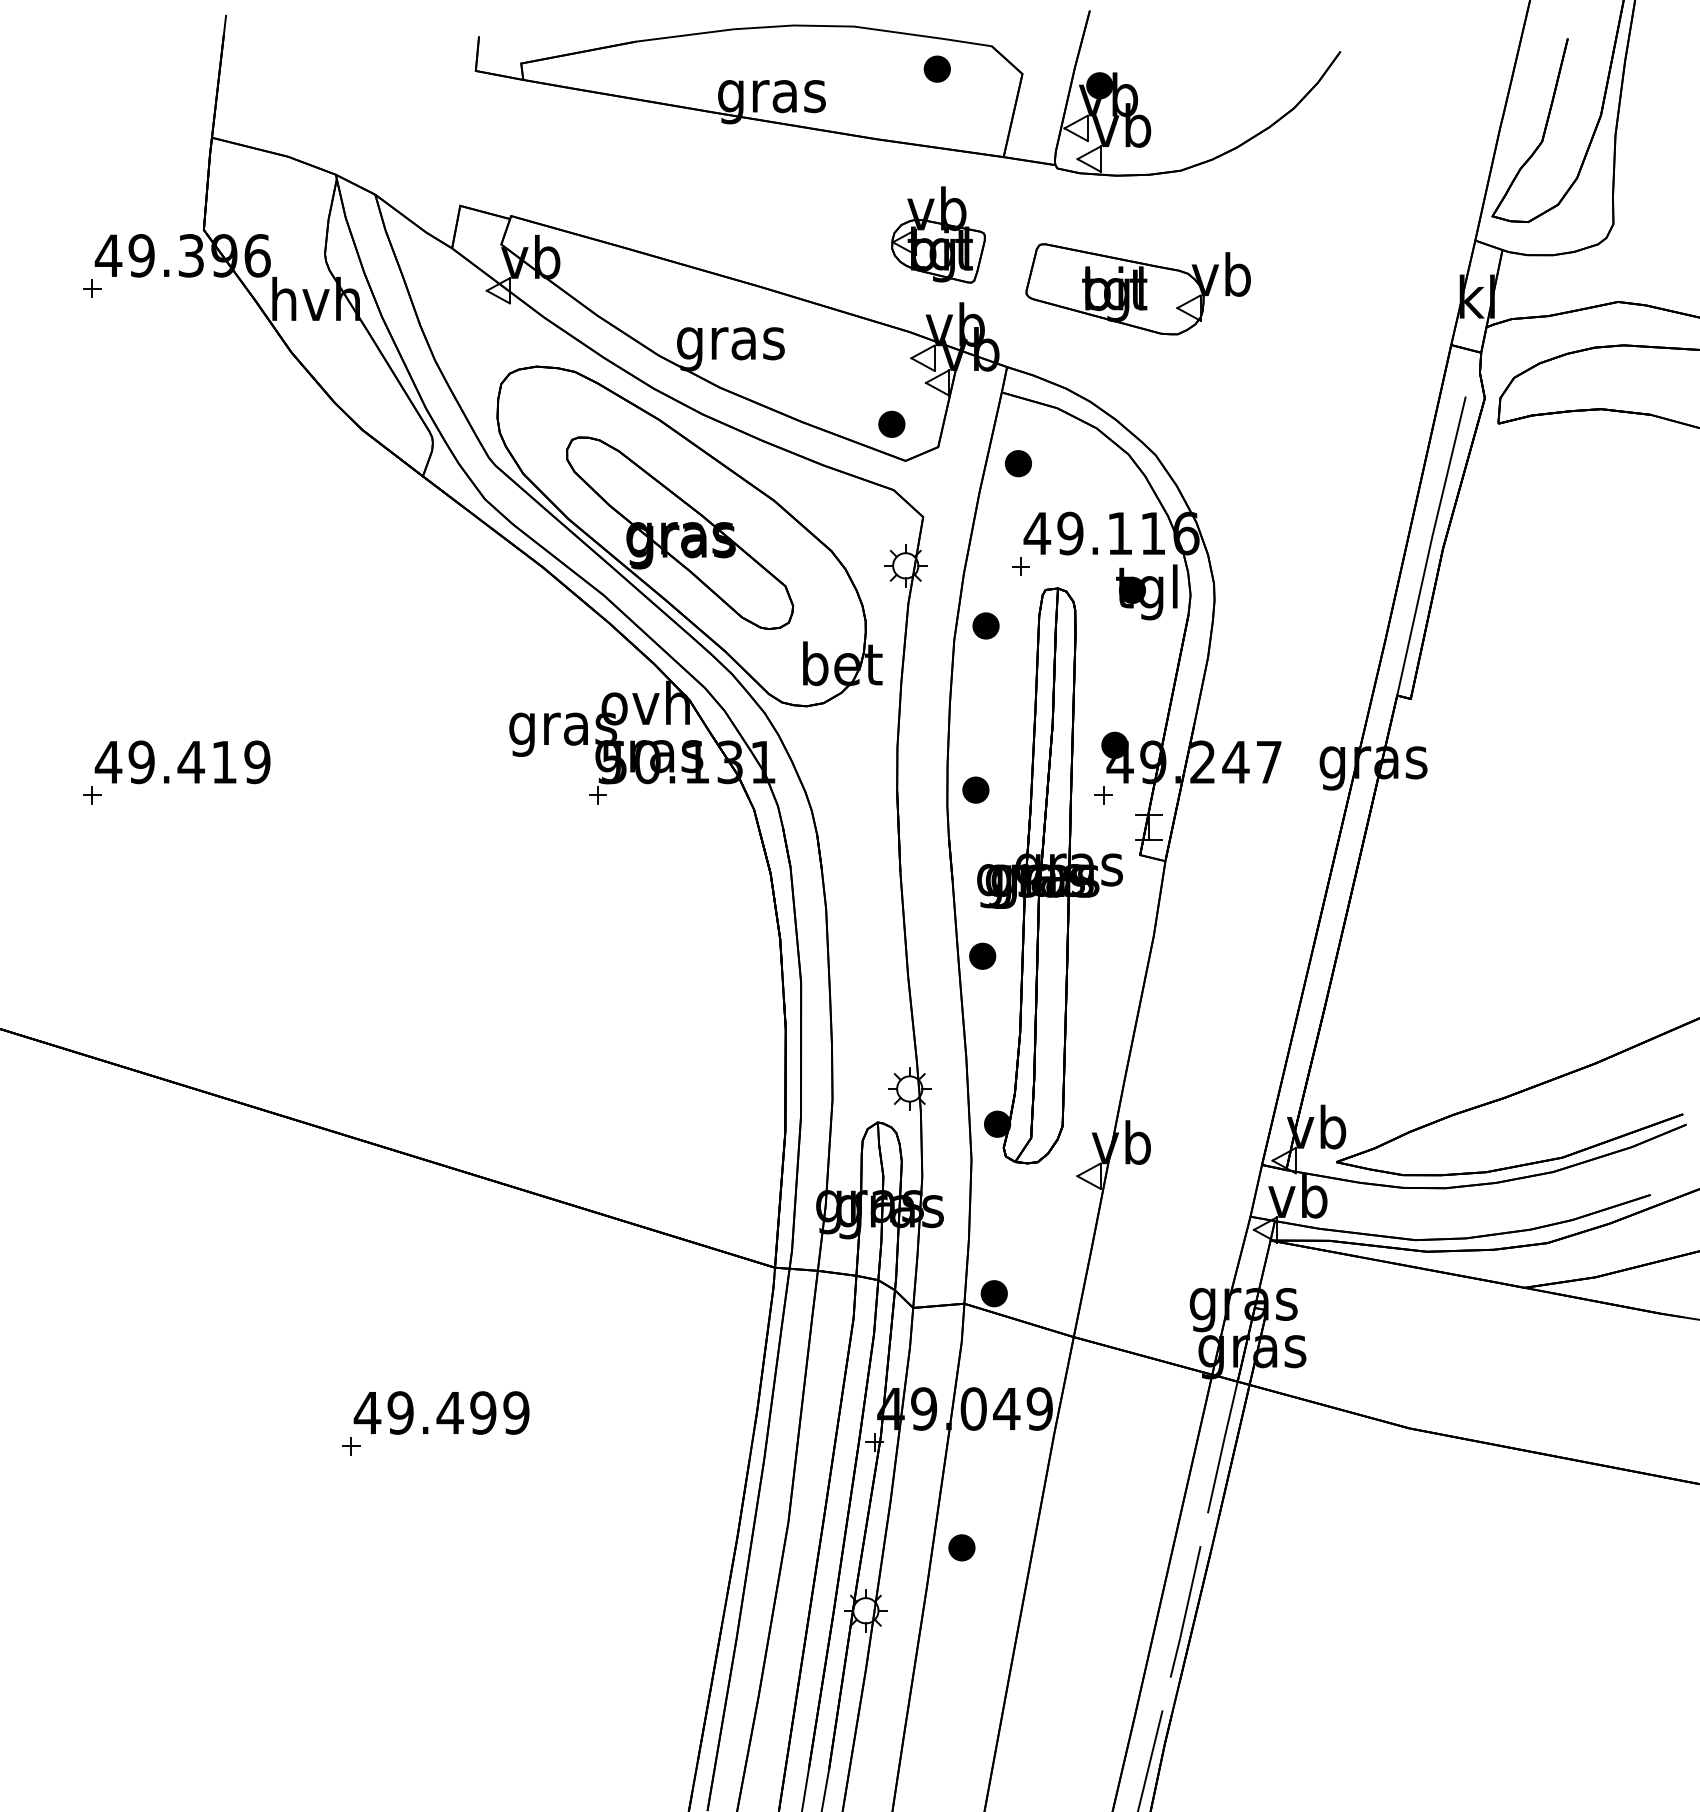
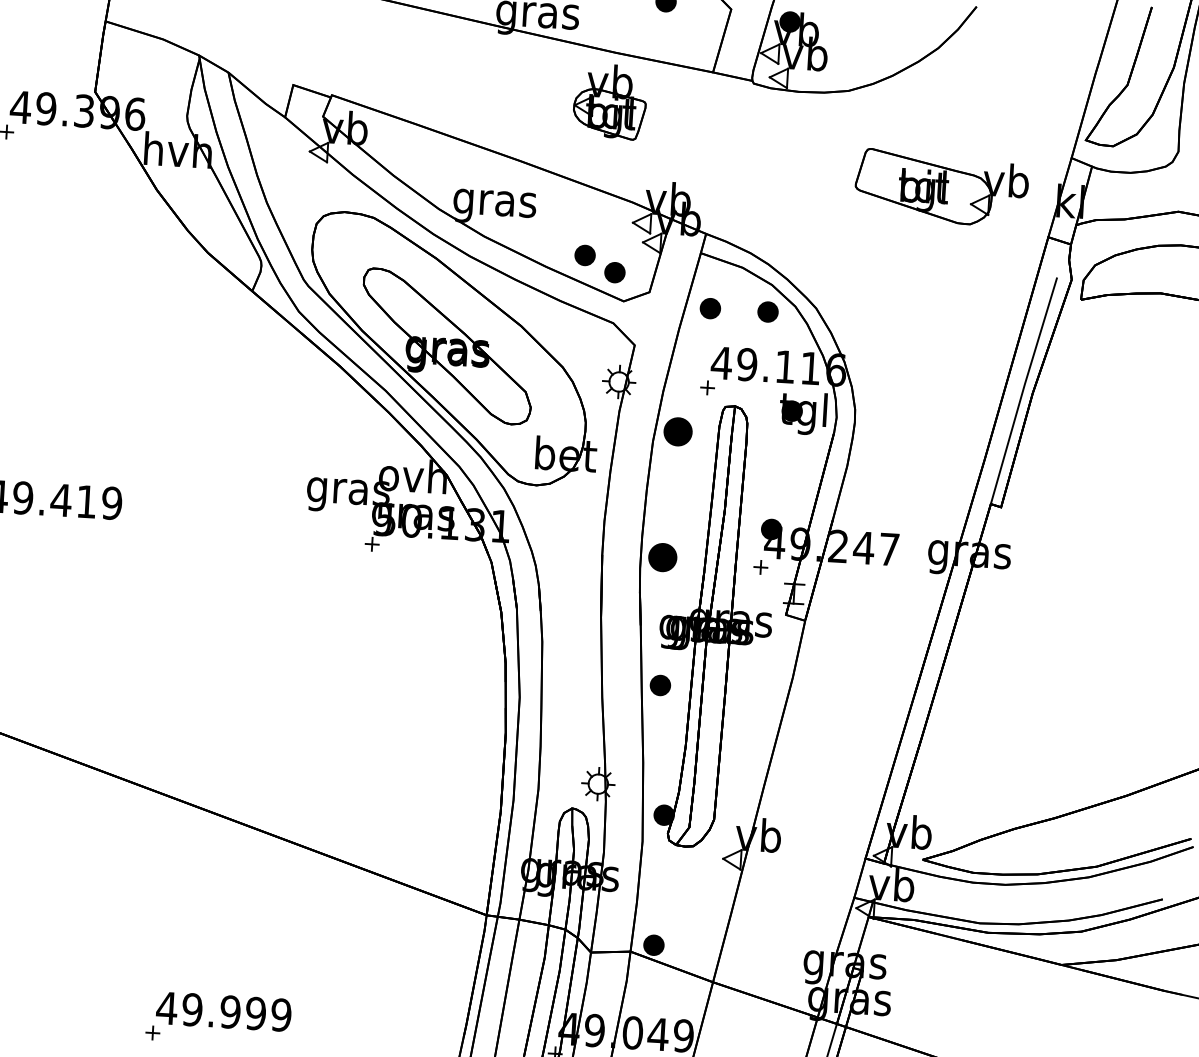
part: (938, 234) -> (610, 101), moved
part: (1137, 289) -> (941, 188), moved
part: (851, 403) -> (584, 254), added
part: (1093, 463) -> (768, 311), added
part: (985, 625) -> (677, 431), size x1.4
part: (975, 789) -> (662, 557), size x1.4
text: (449, 1412) -> (229, 1011), 49.499 -> 49.999

